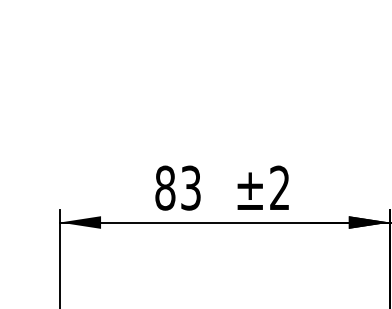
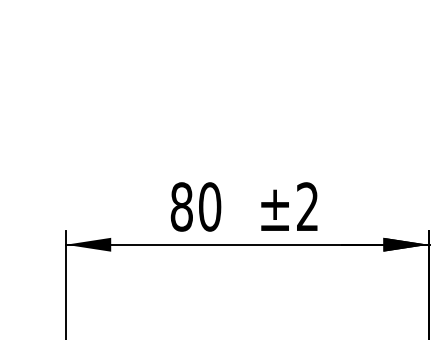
text: (191, 187) -> (210, 206), 83 -> 80

